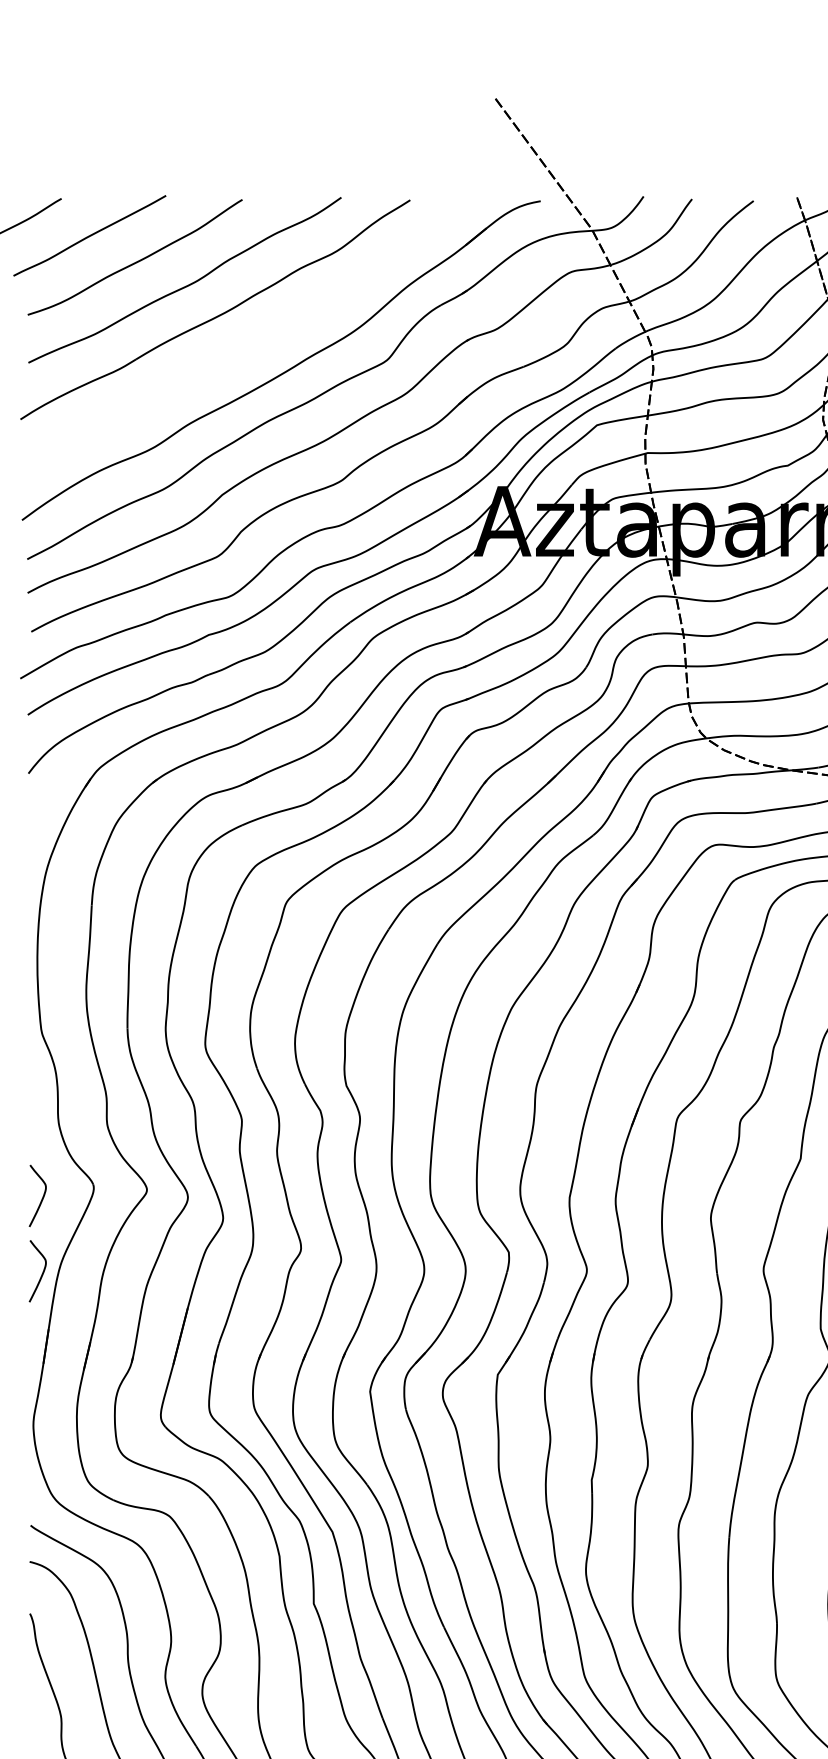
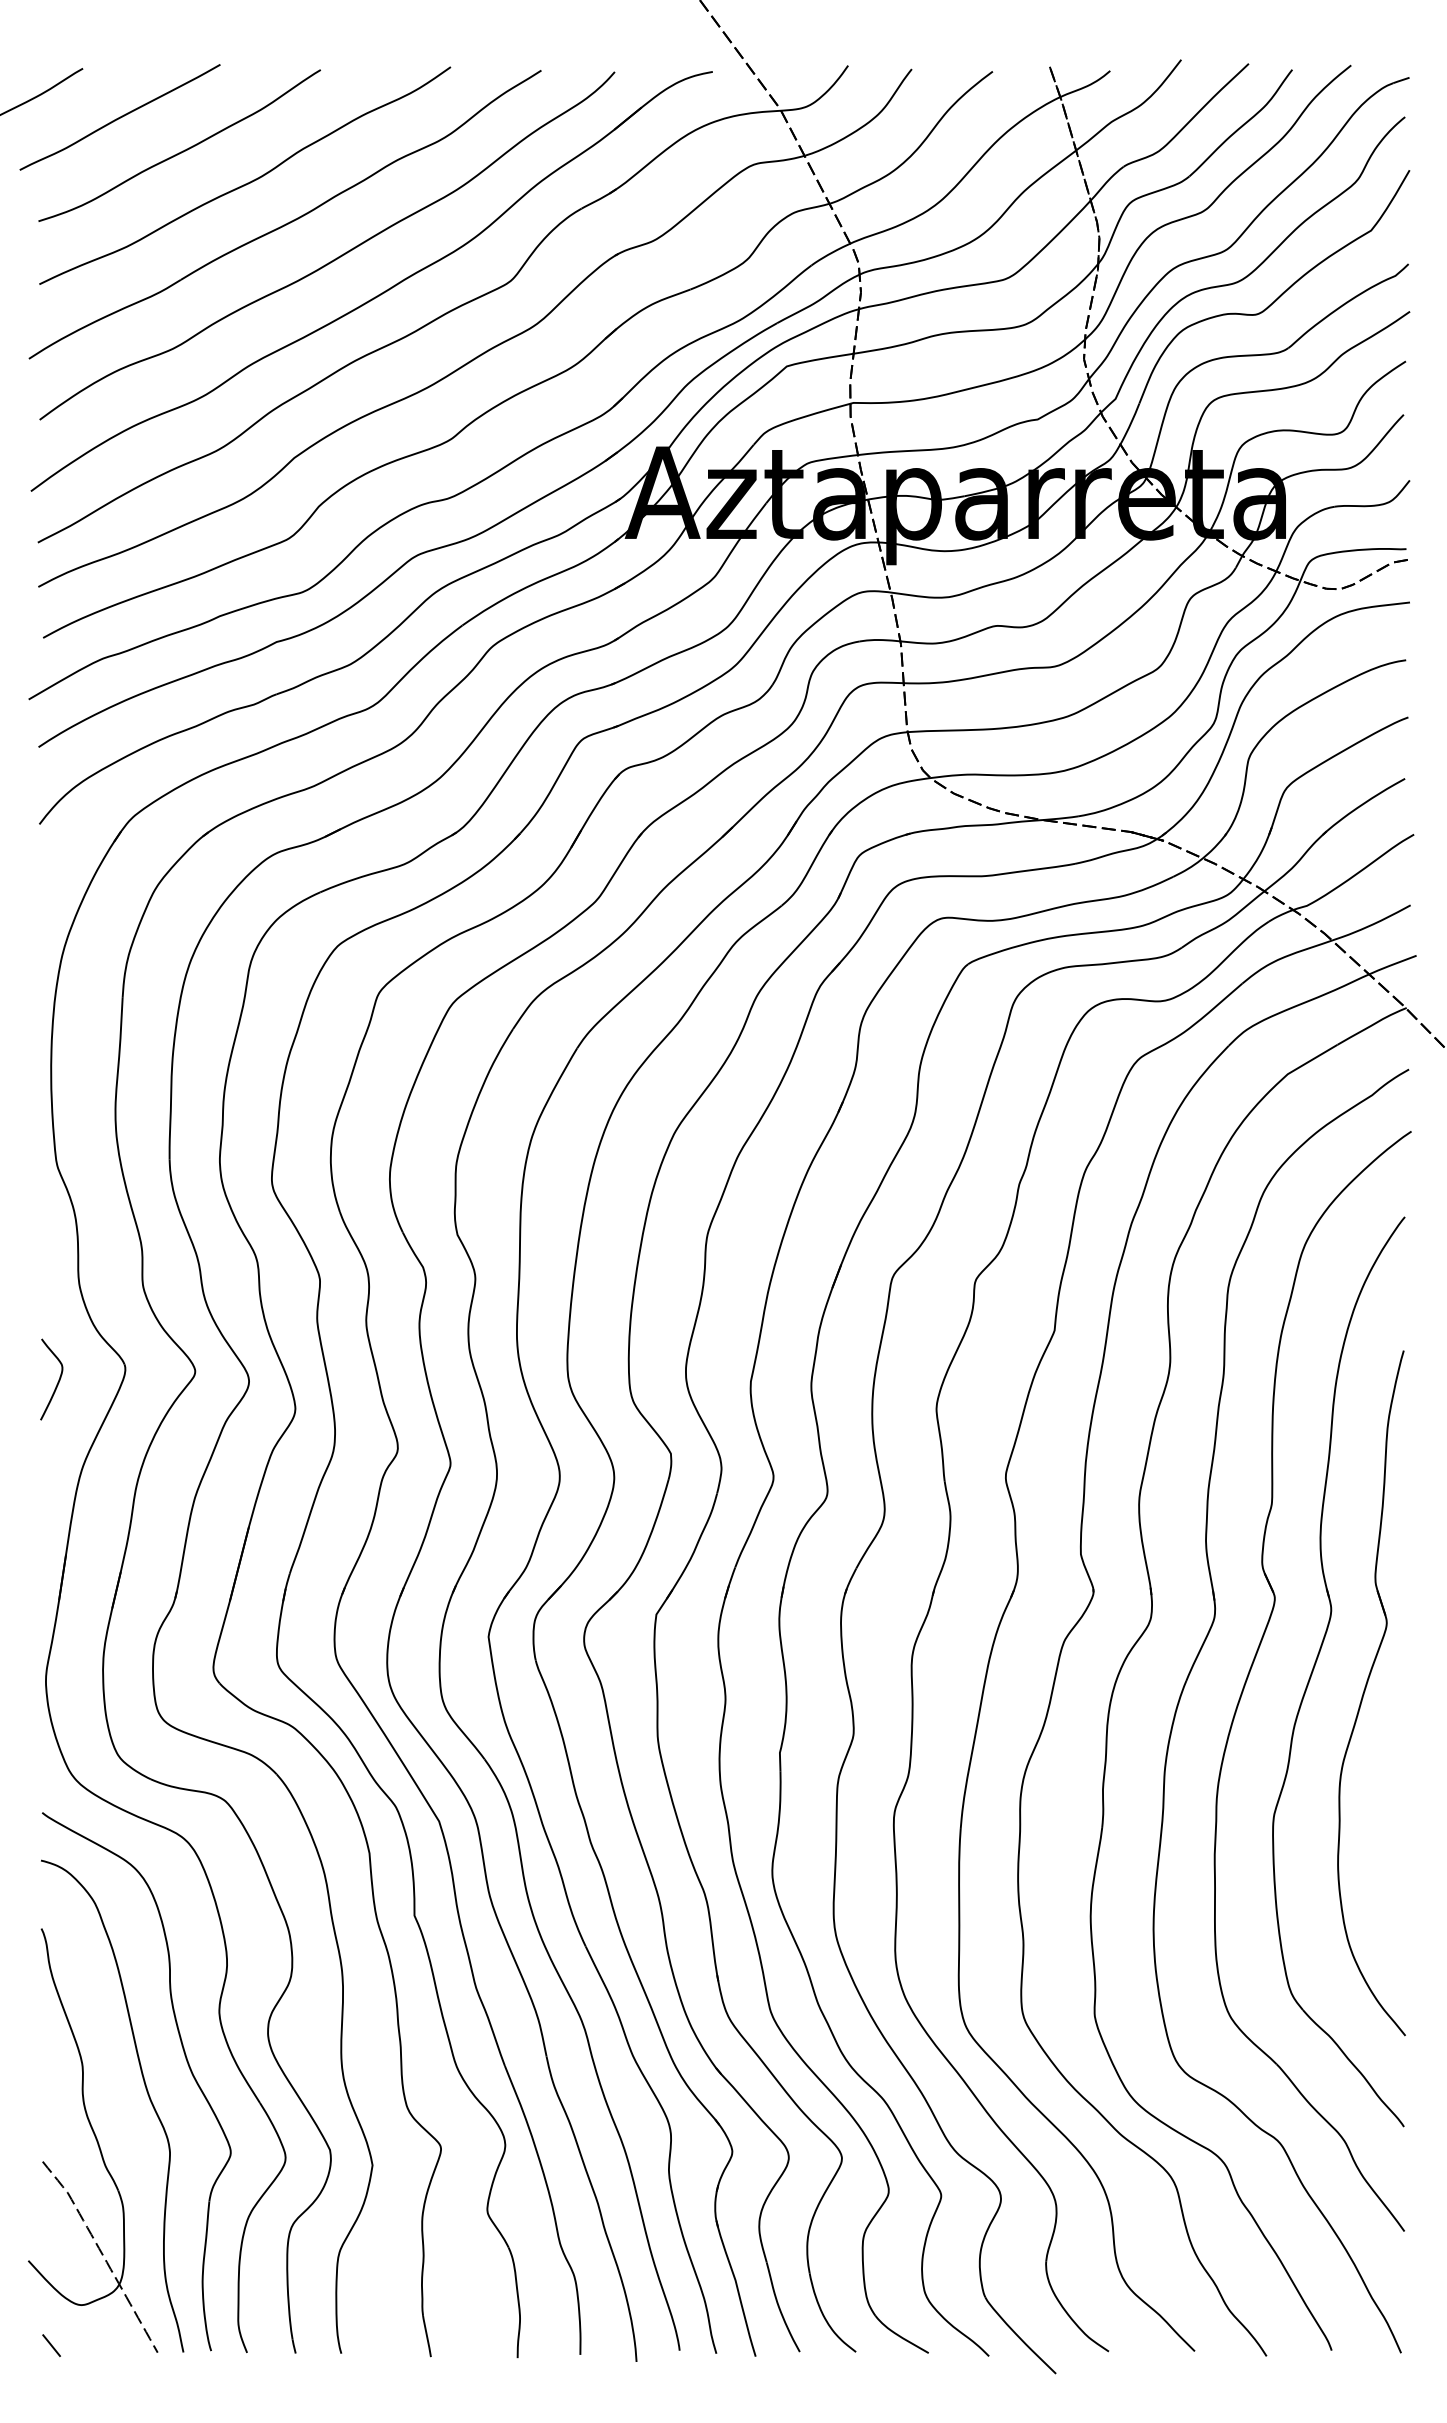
curve: (254, 342) -> (336, 257), added
curve: (42, 1273) -> (57, 1481), removed

